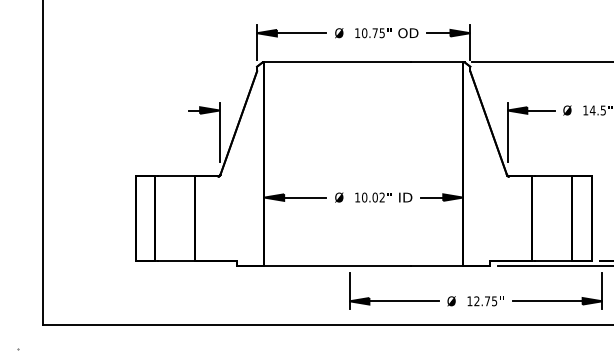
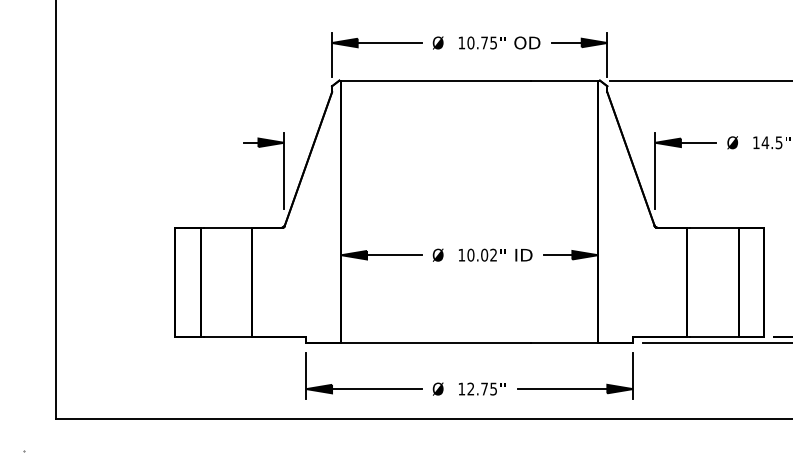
part: (475, 296) -> (469, 382), moved

